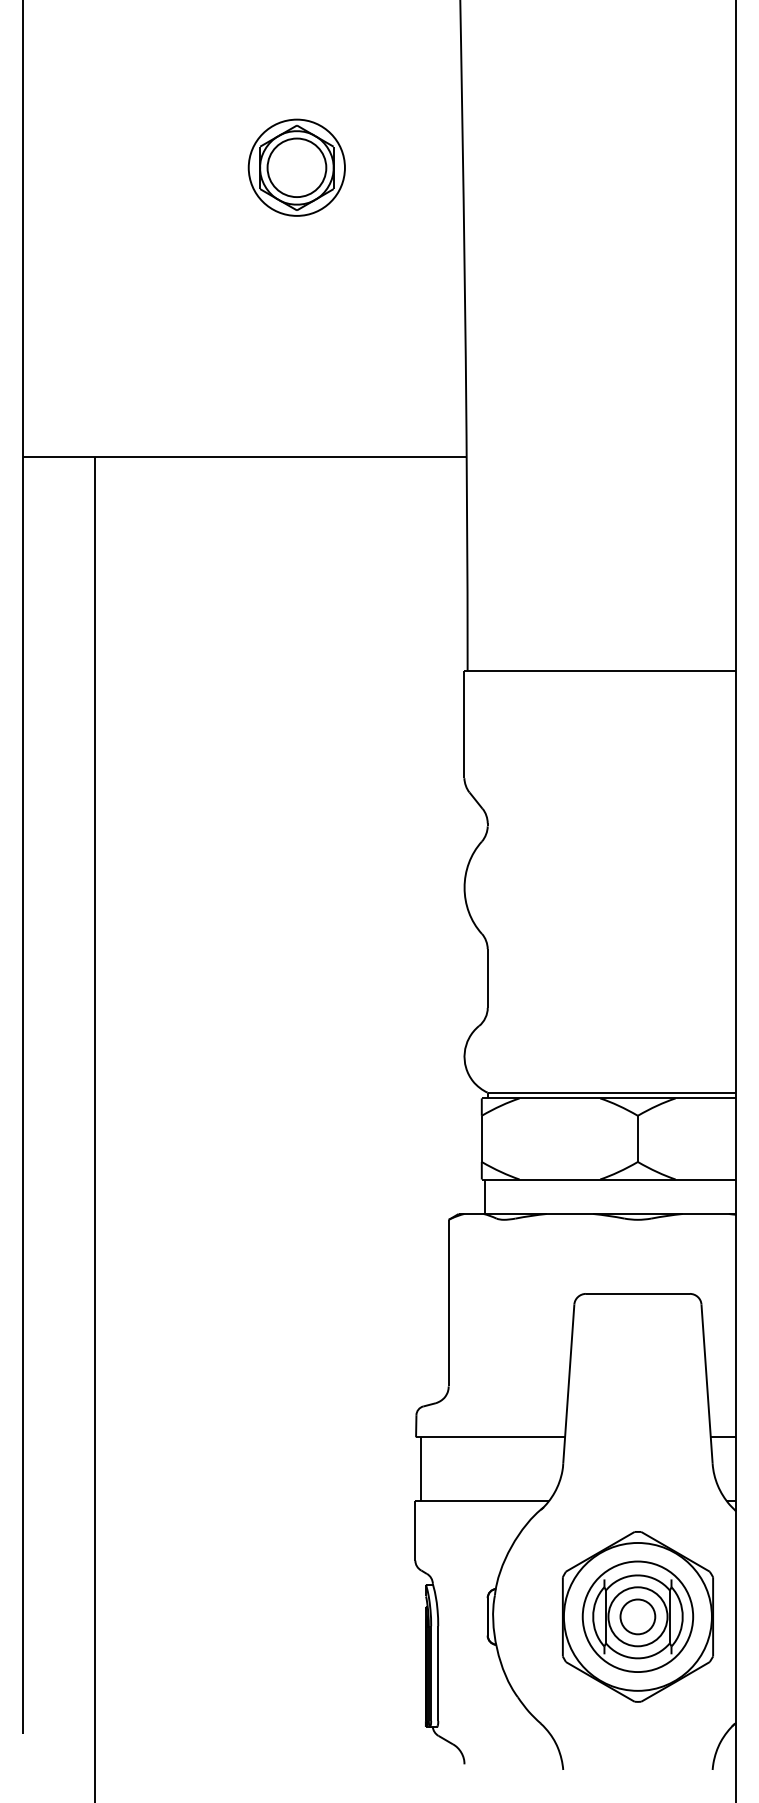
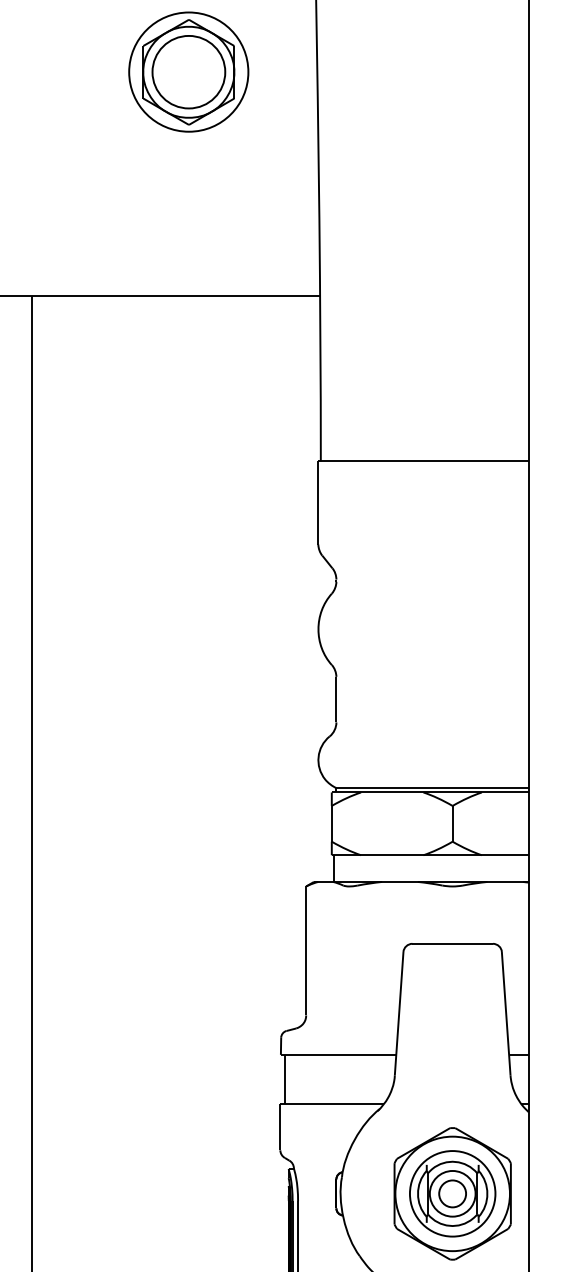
part: (296, 167) -> (188, 71), size x1.6

